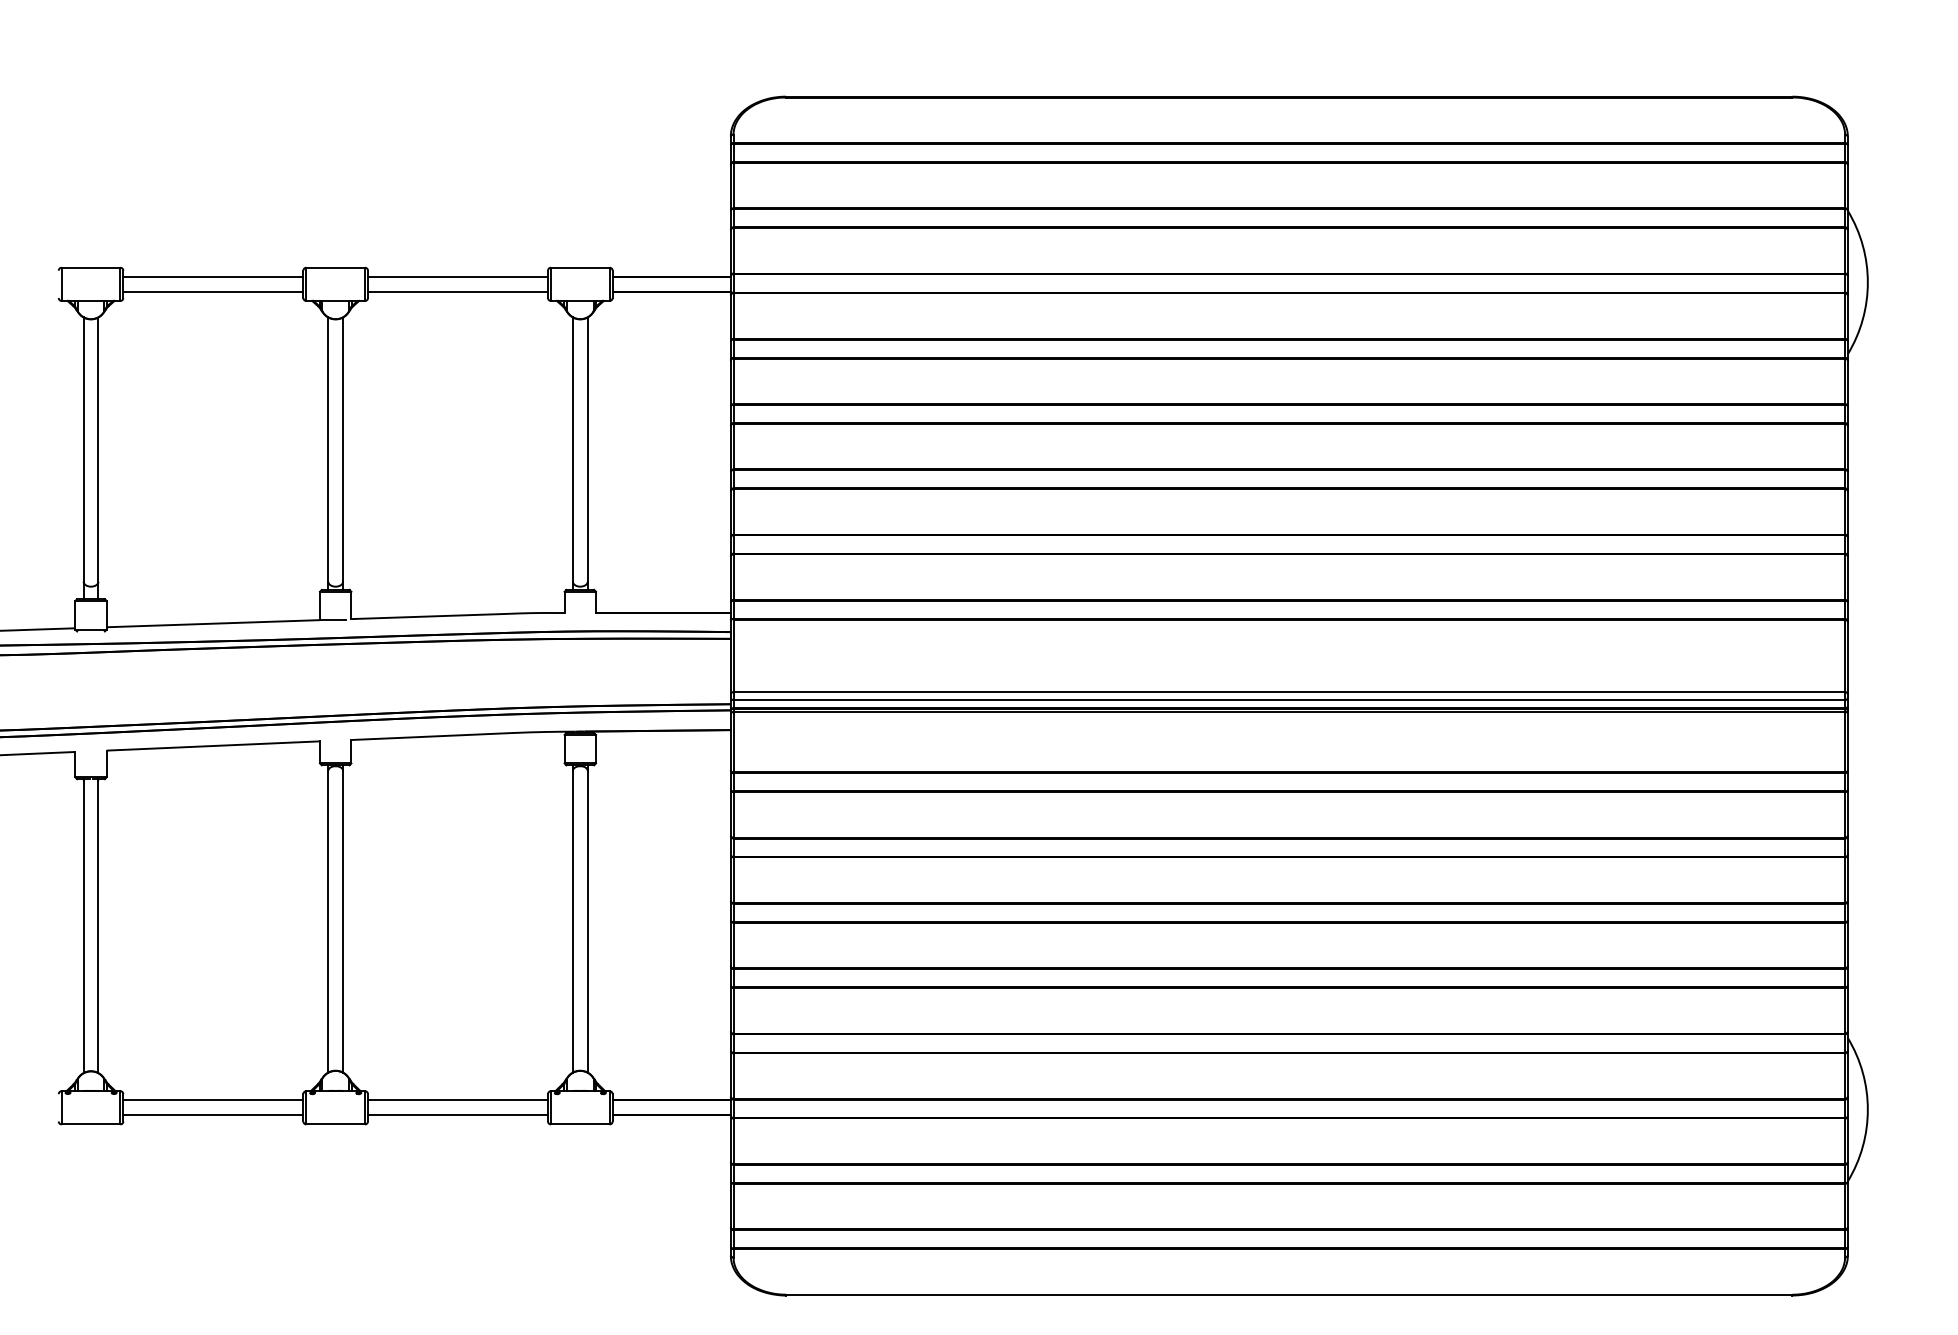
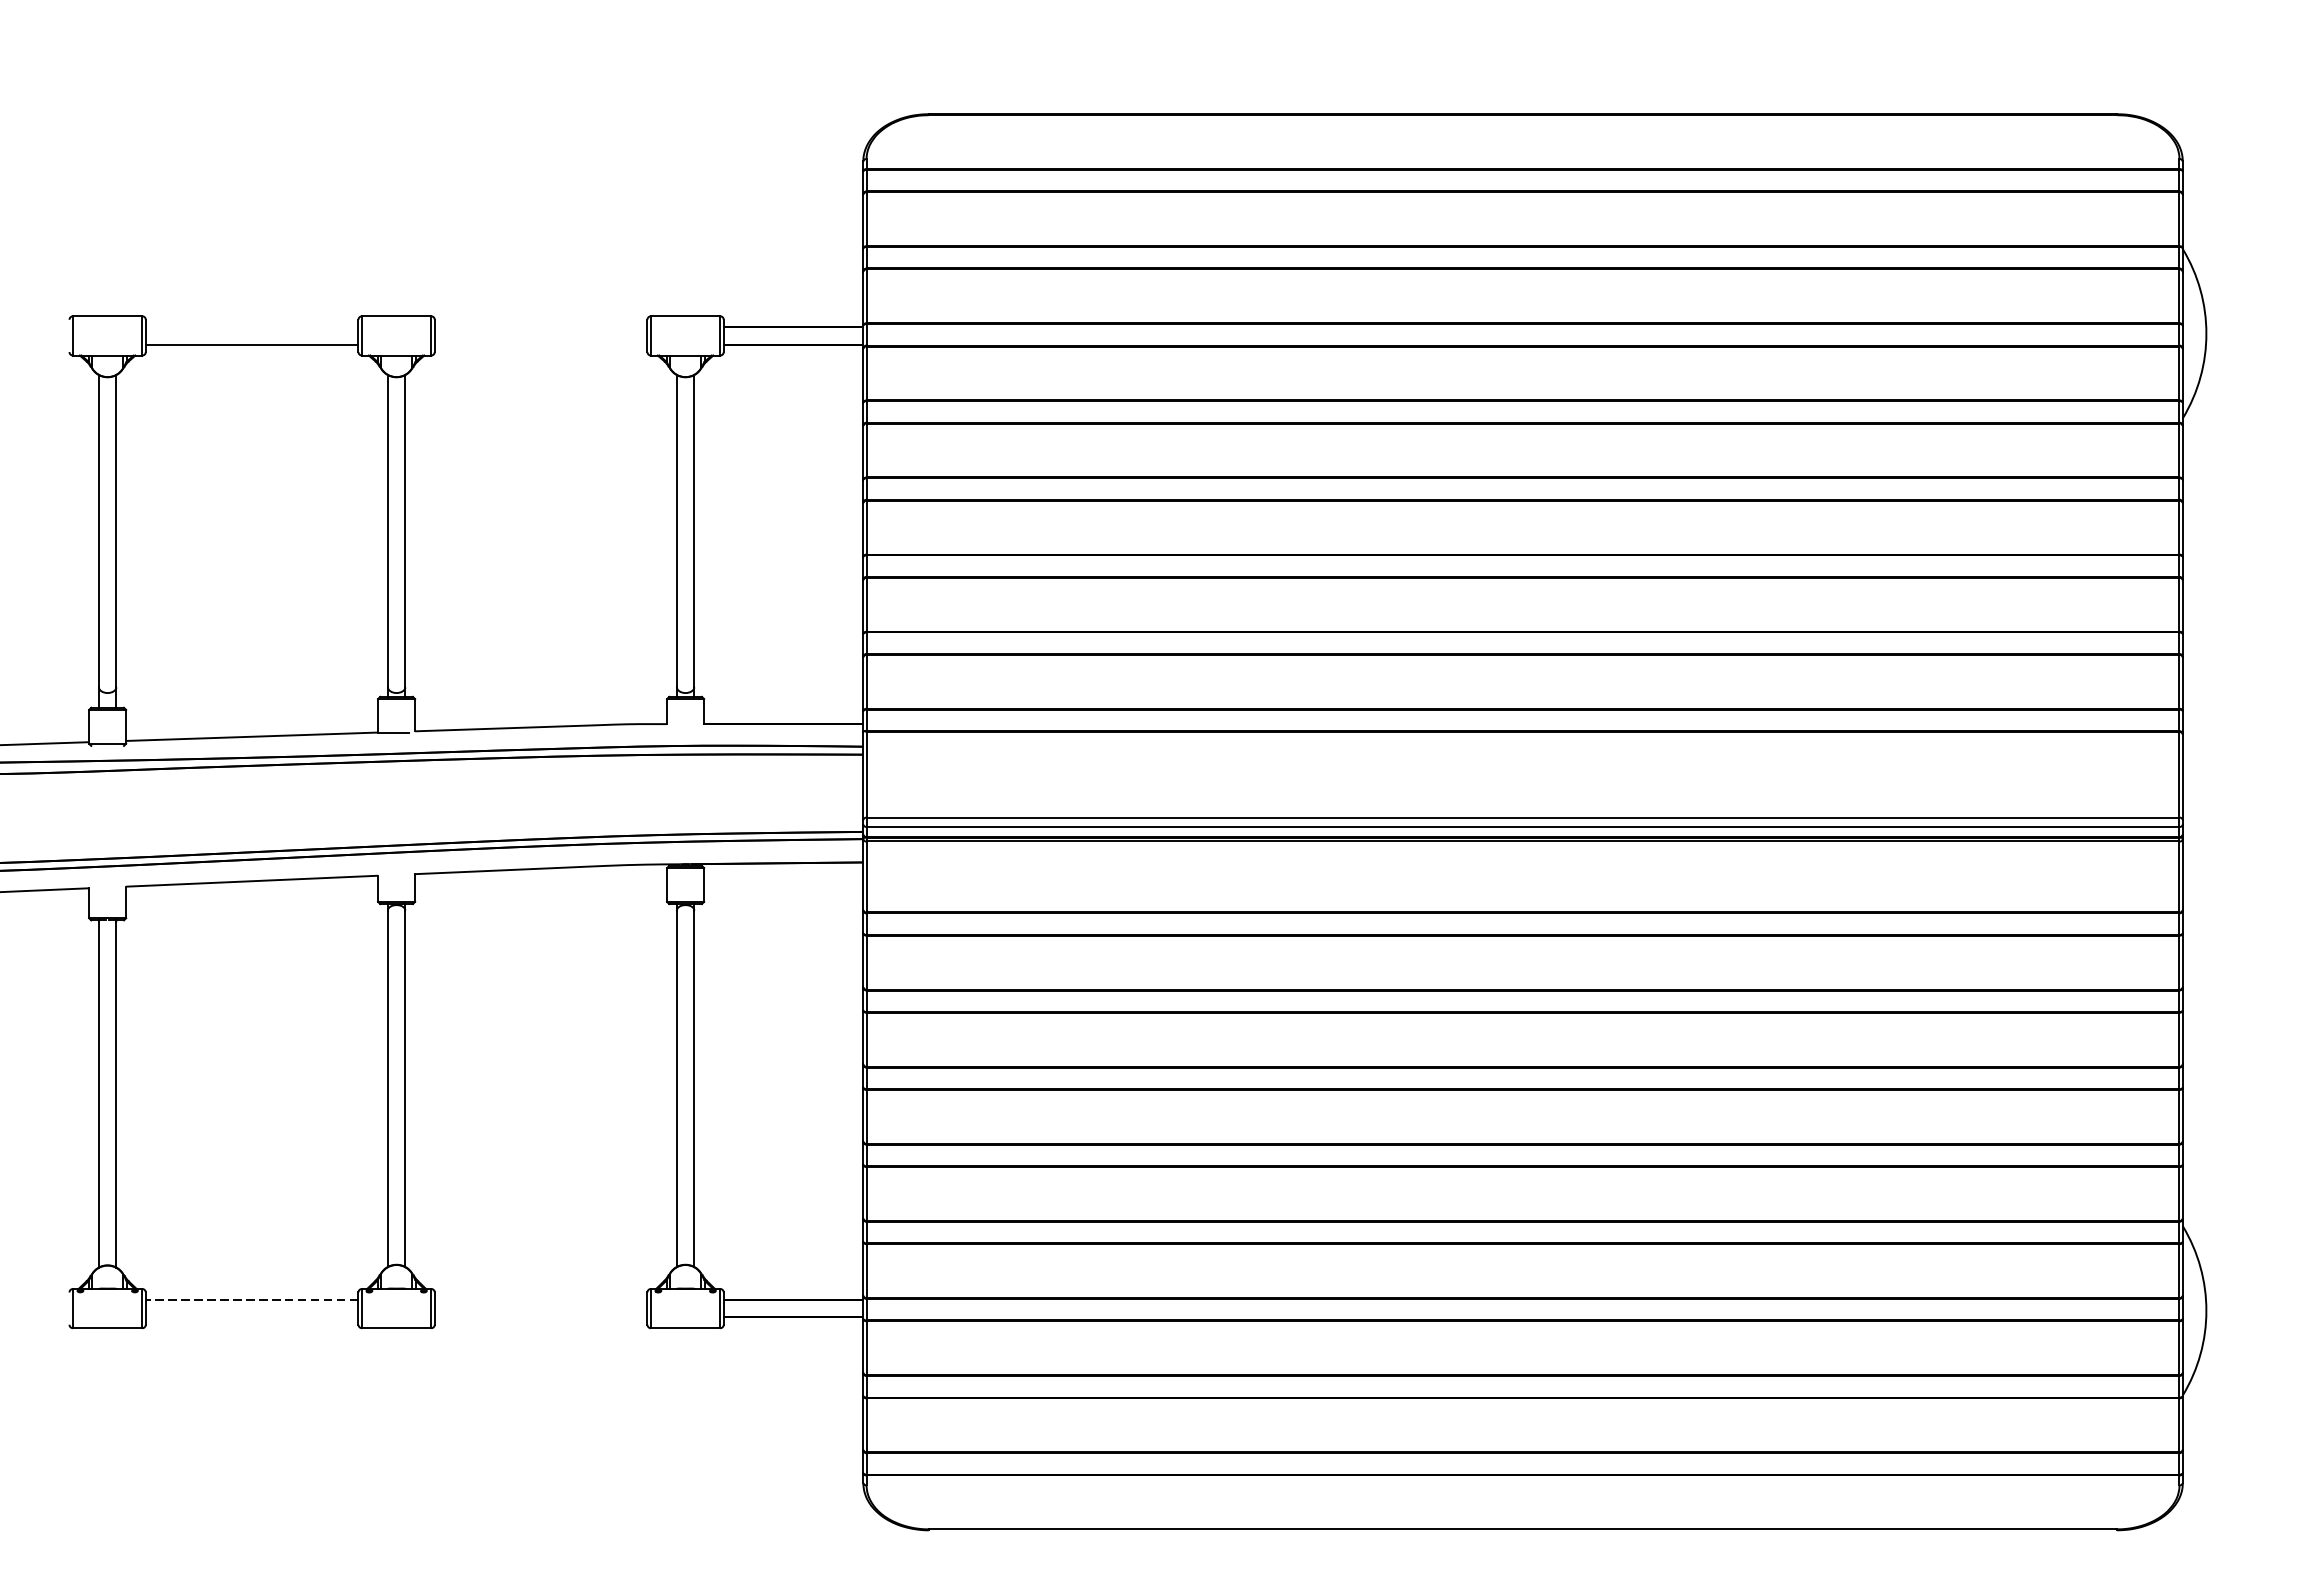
line: (213, 276) -> (252, 326), removed
line: (458, 276) -> (541, 326), removed
line: (458, 291) -> (541, 344), removed
line: (212, 1100) -> (251, 1299), solid -> dashed
line: (458, 1100) -> (541, 1299), removed
line: (213, 1115) -> (252, 1317), removed
line: (458, 1115) -> (541, 1317), removed

